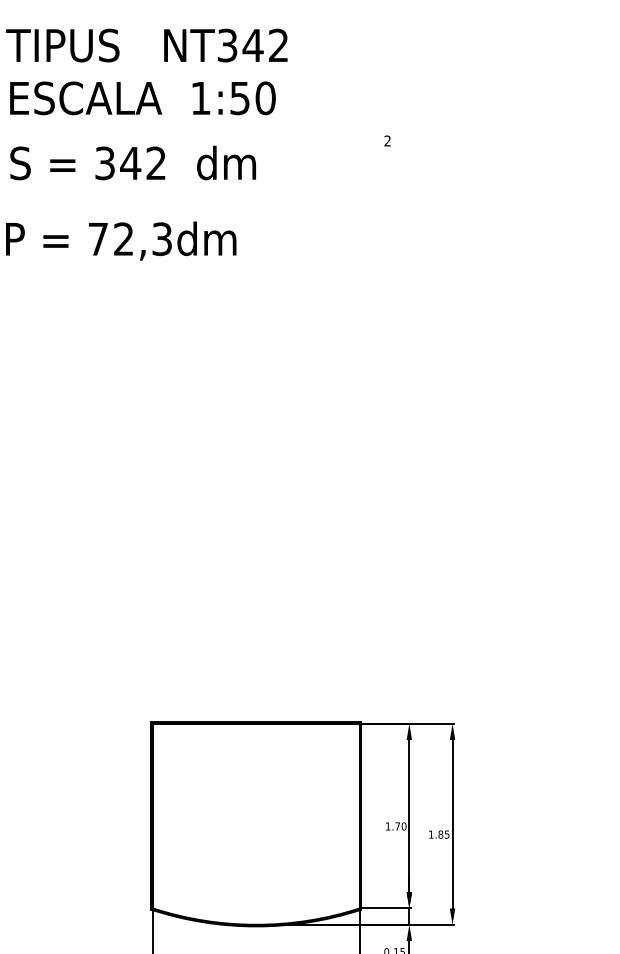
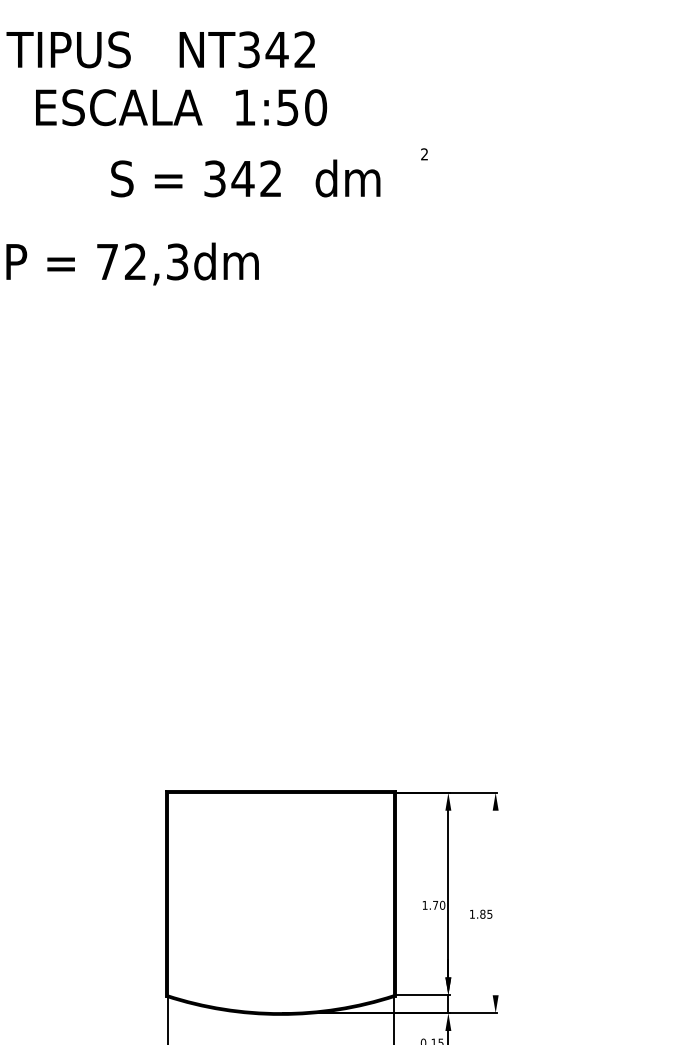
text: (142, 98) -> (181, 107), moved
text: (132, 163) -> (245, 178), moved
line: (452, 823) -> (495, 902), removed

